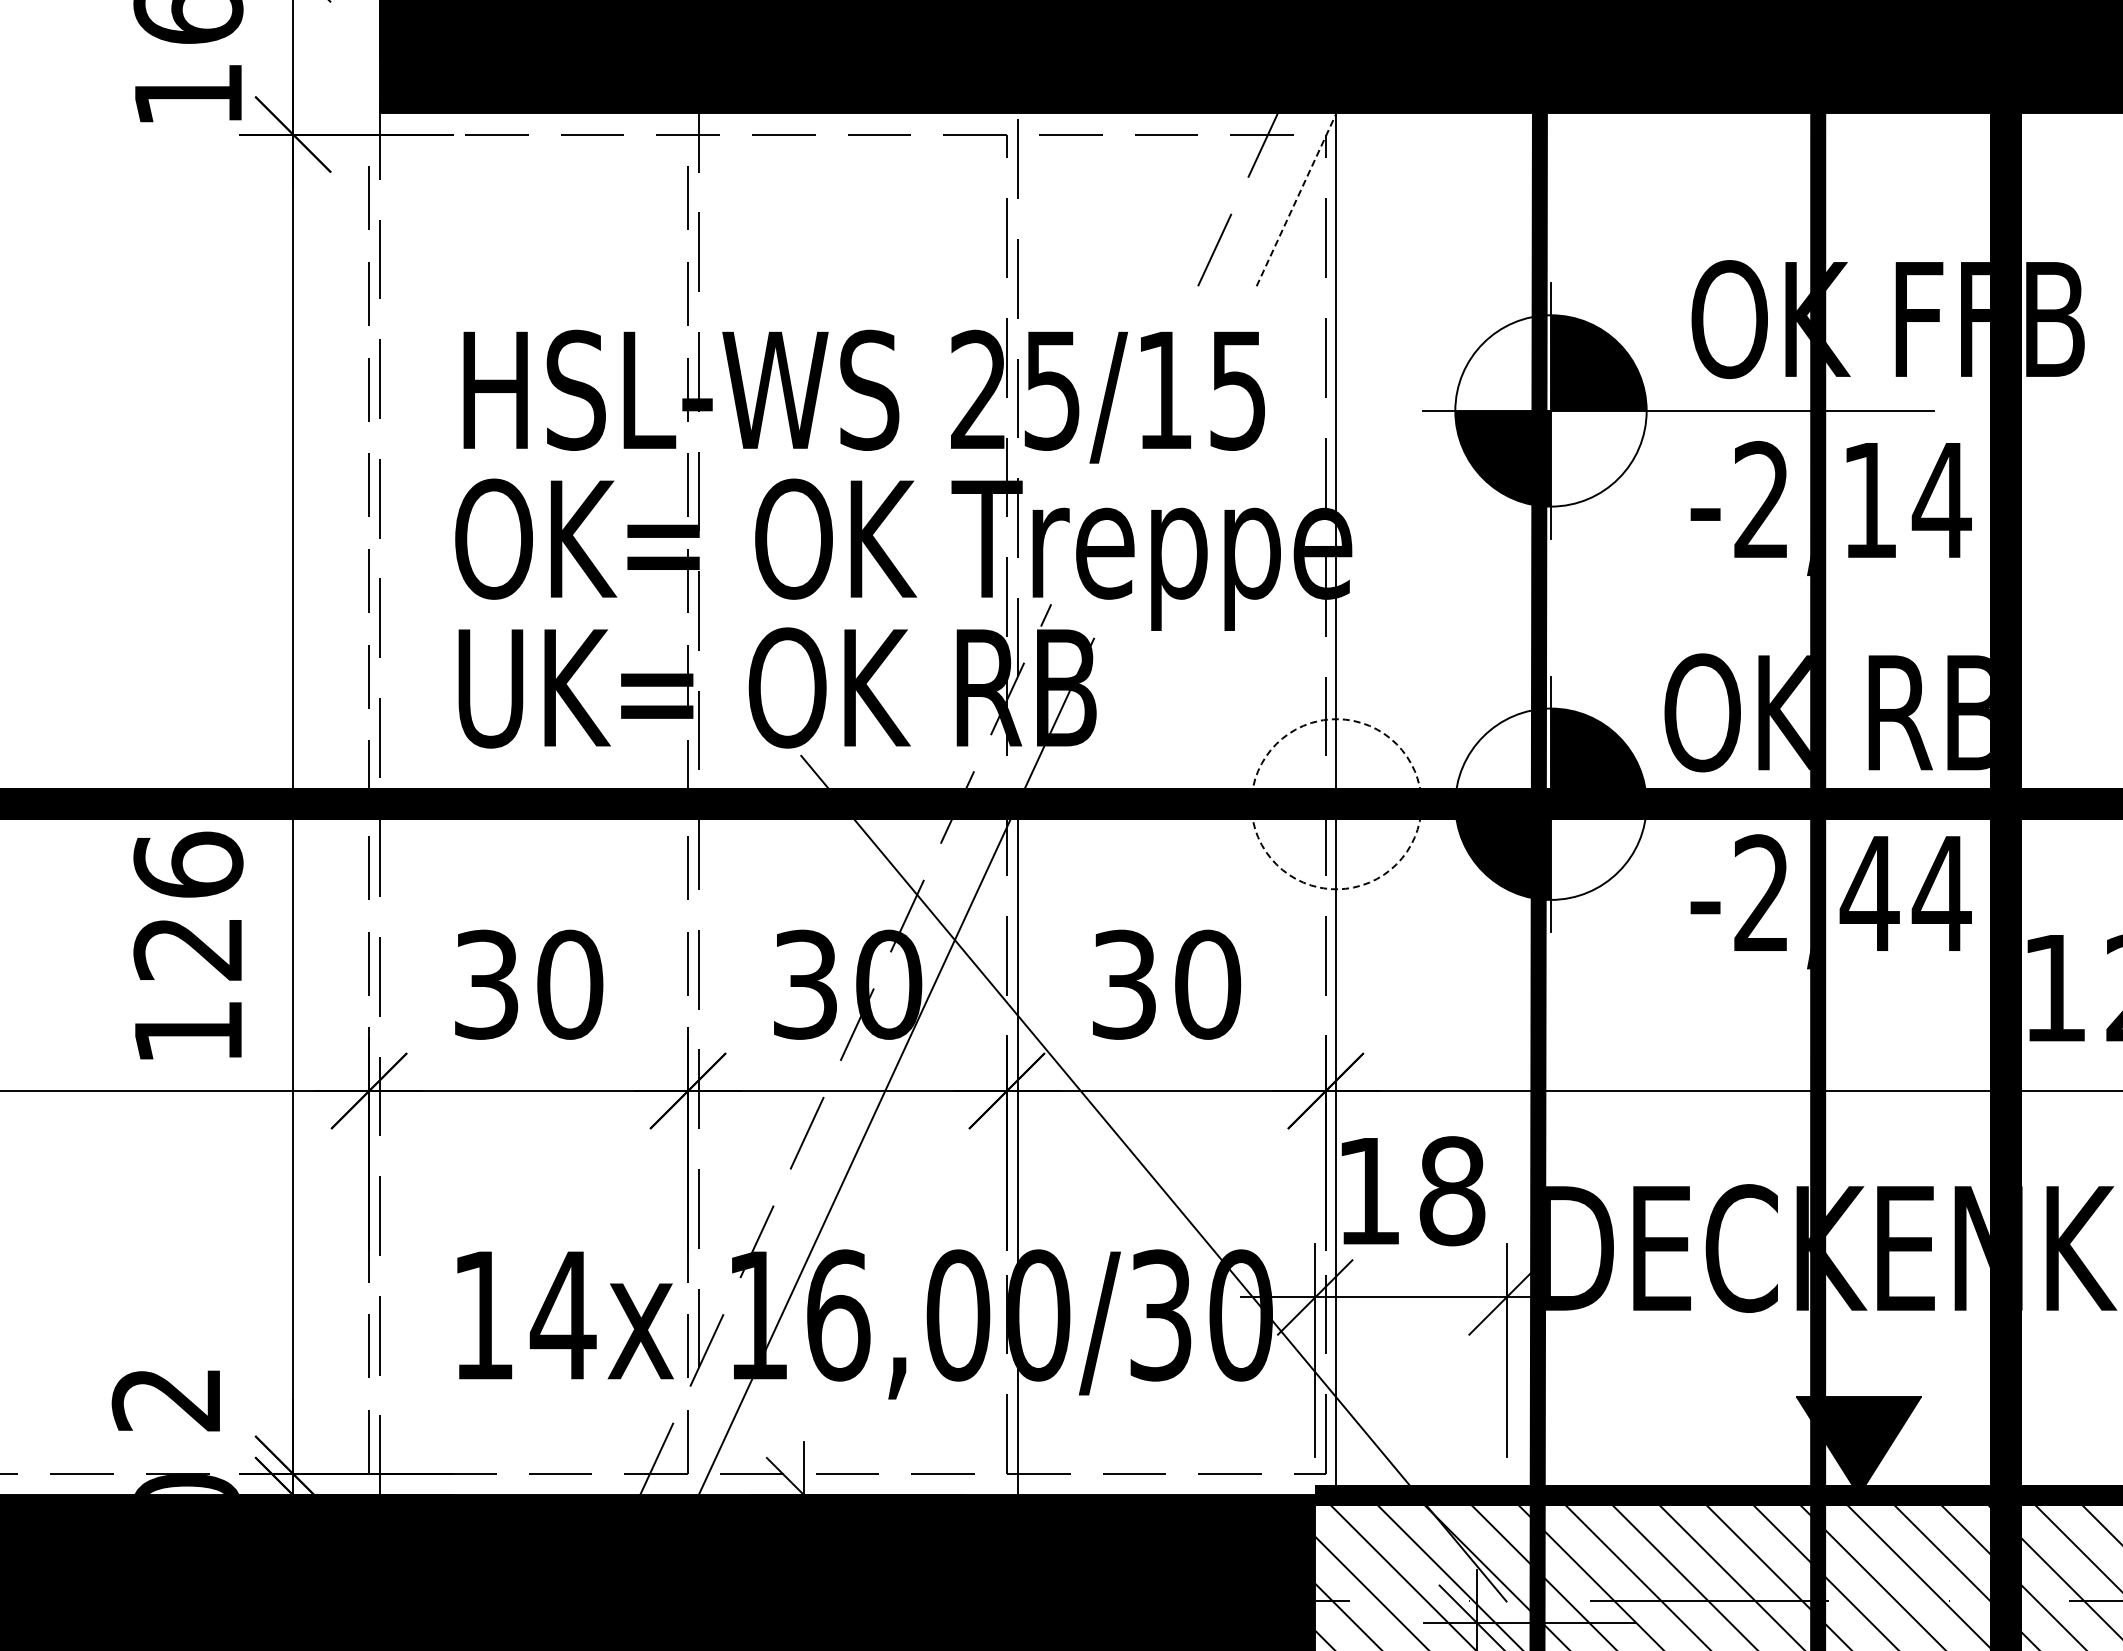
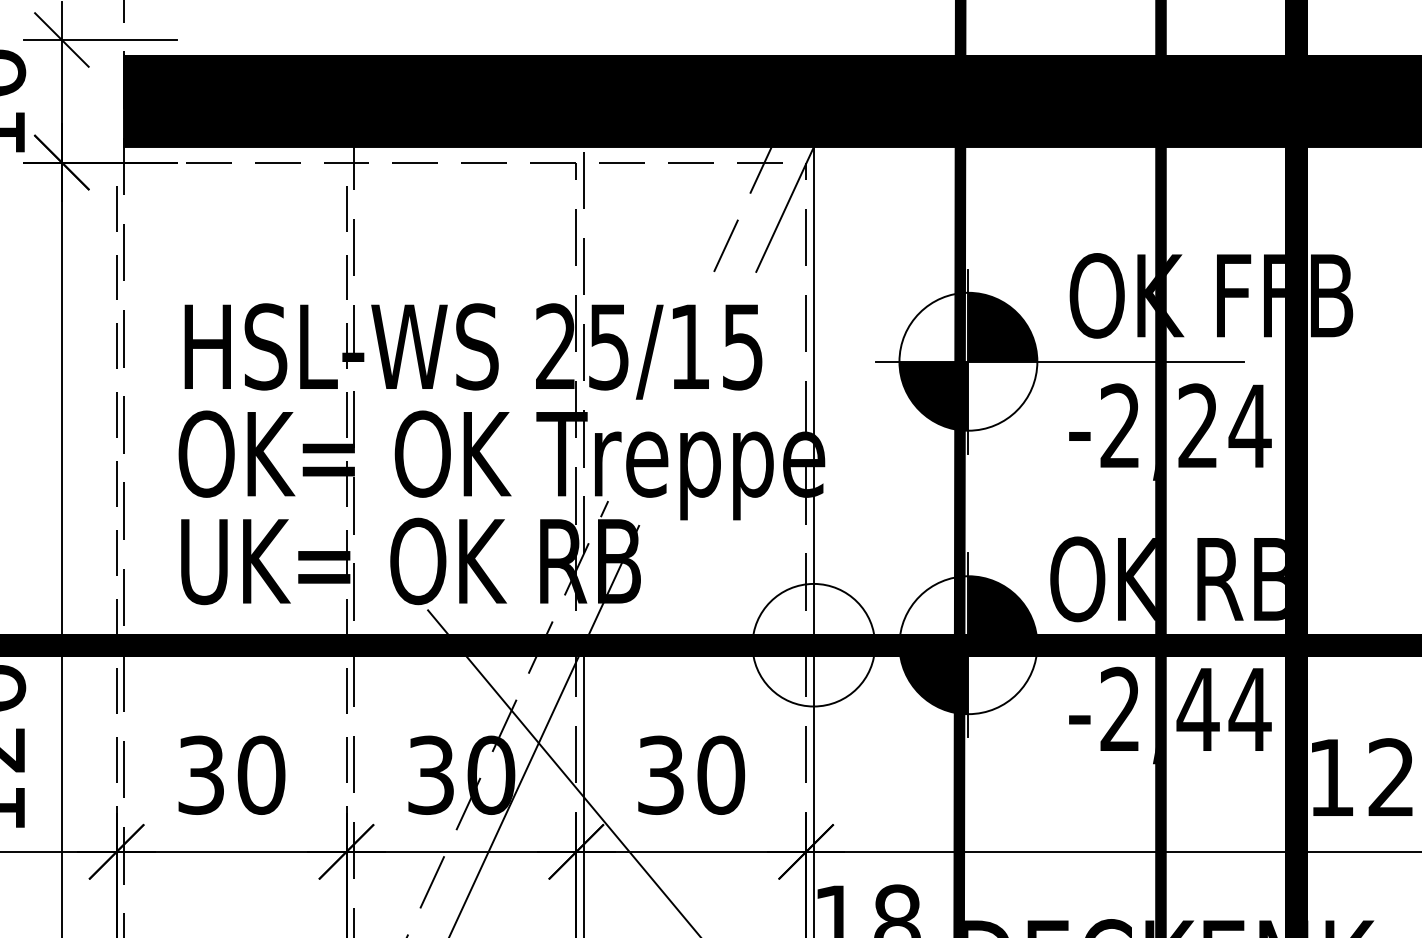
line: (1296, 199) -> (785, 209), dashed -> solid
text: (1868, 498) -> (1197, 424), -2,14 -> -2,24
circle: (1336, 804) -> (813, 645), dashed -> solid

